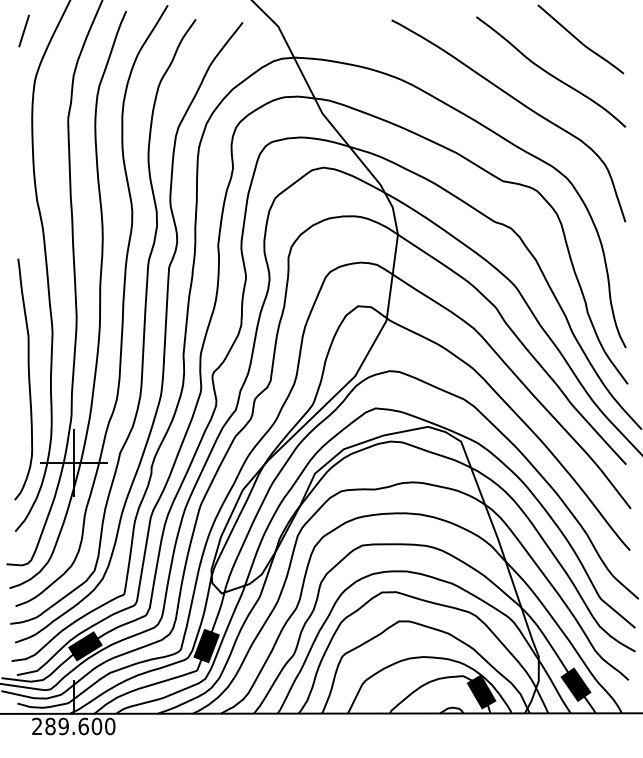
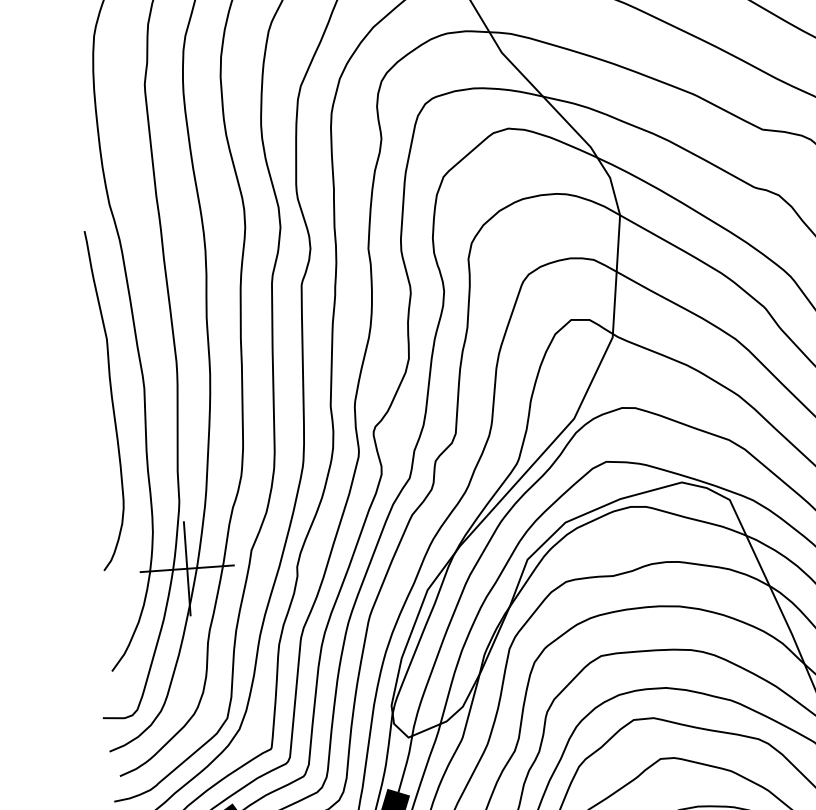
curve: (28, 379) -> (111, 399), moved

